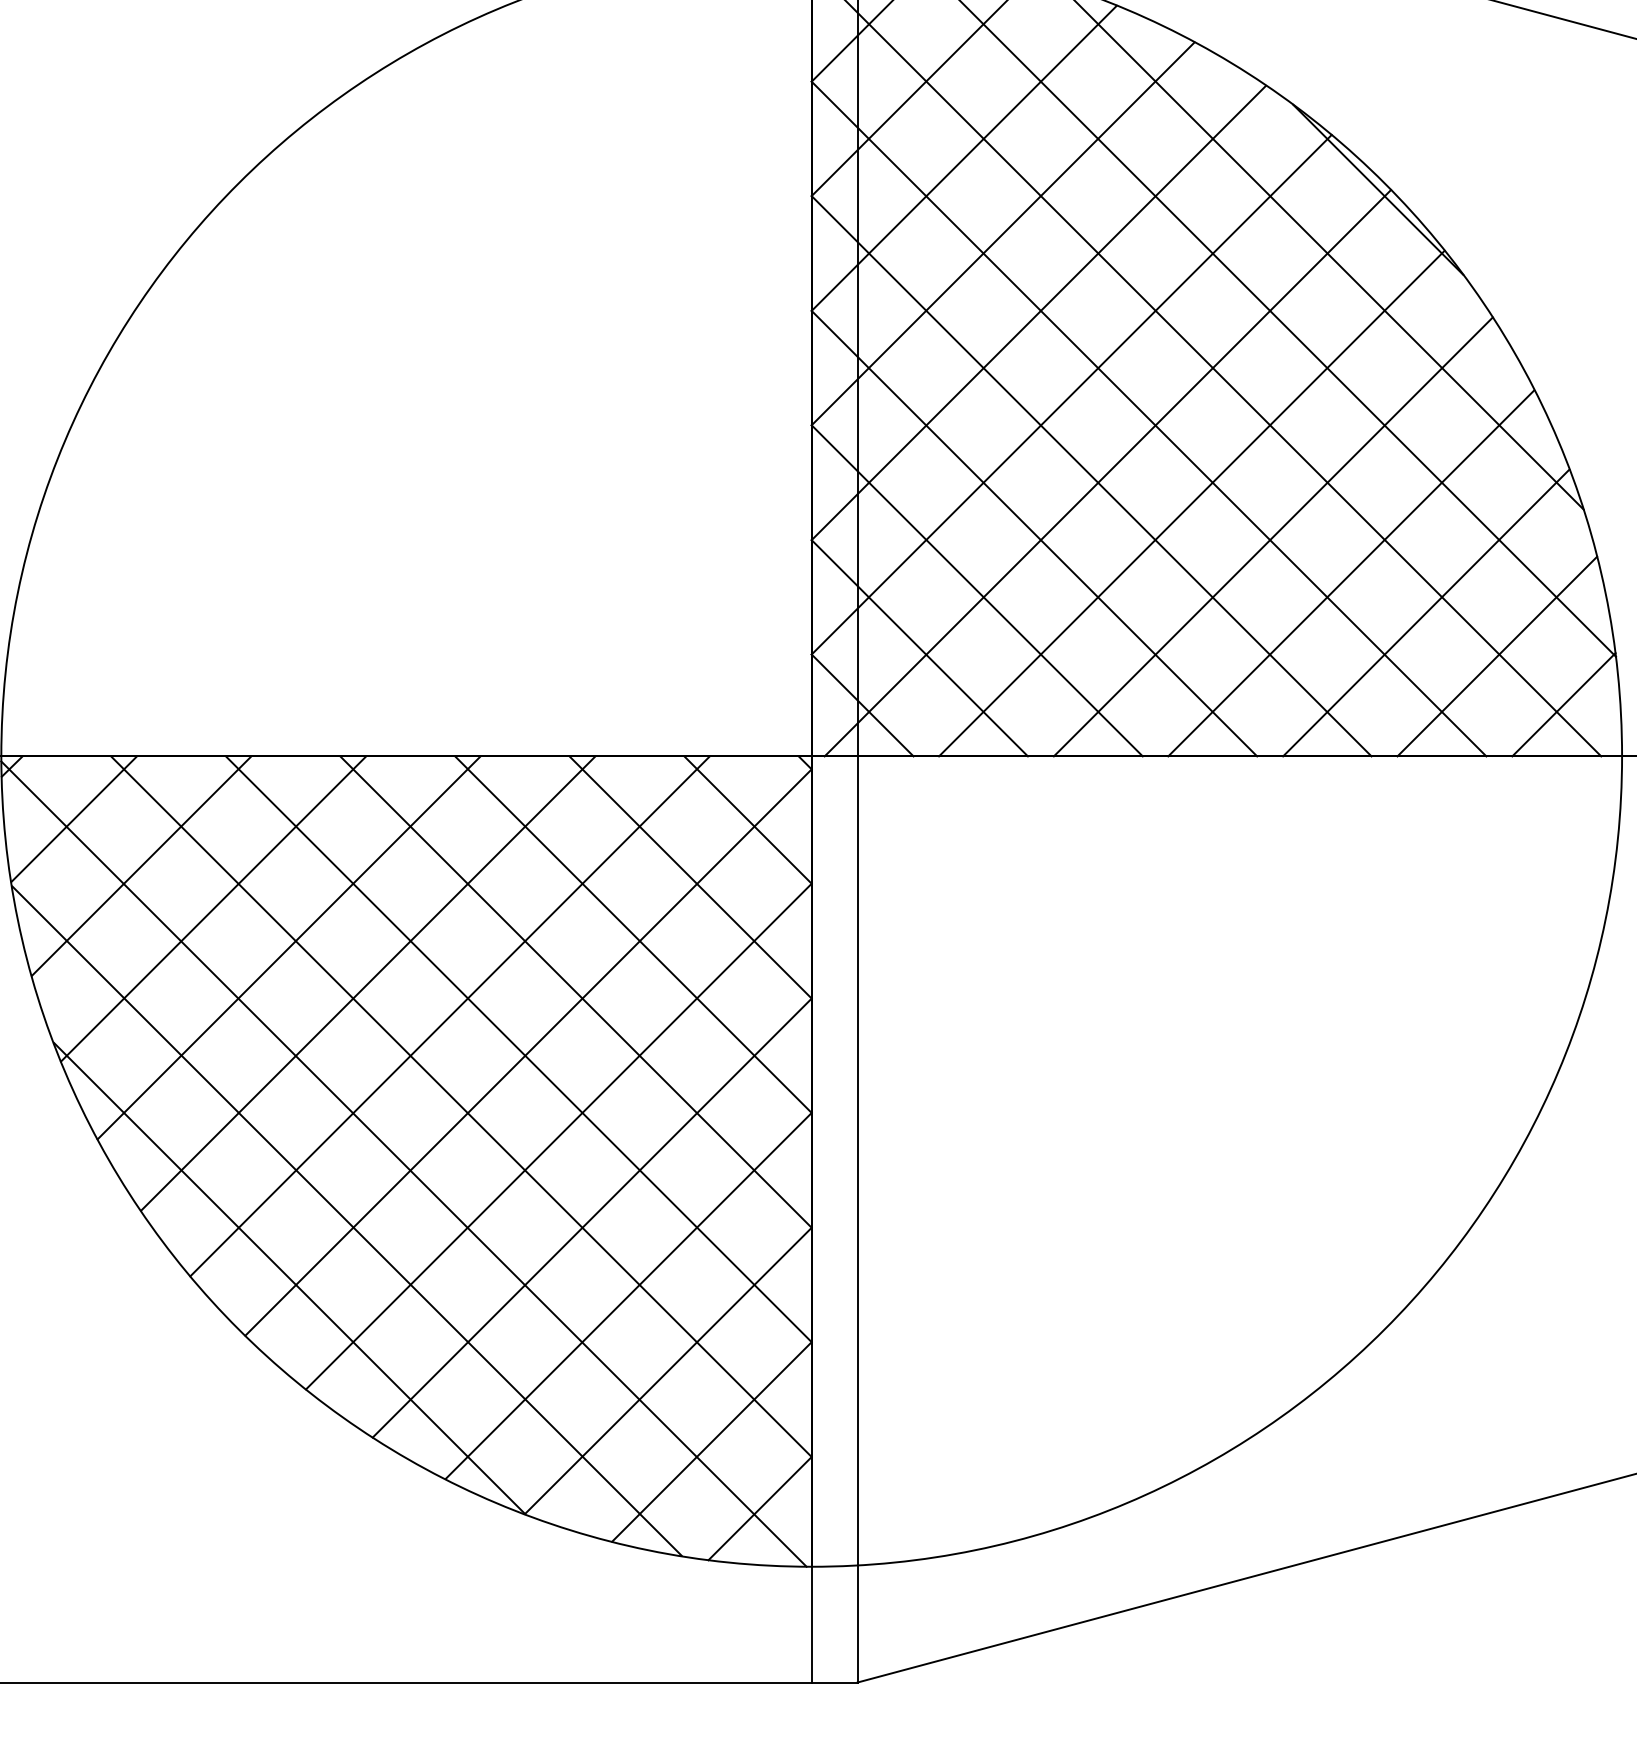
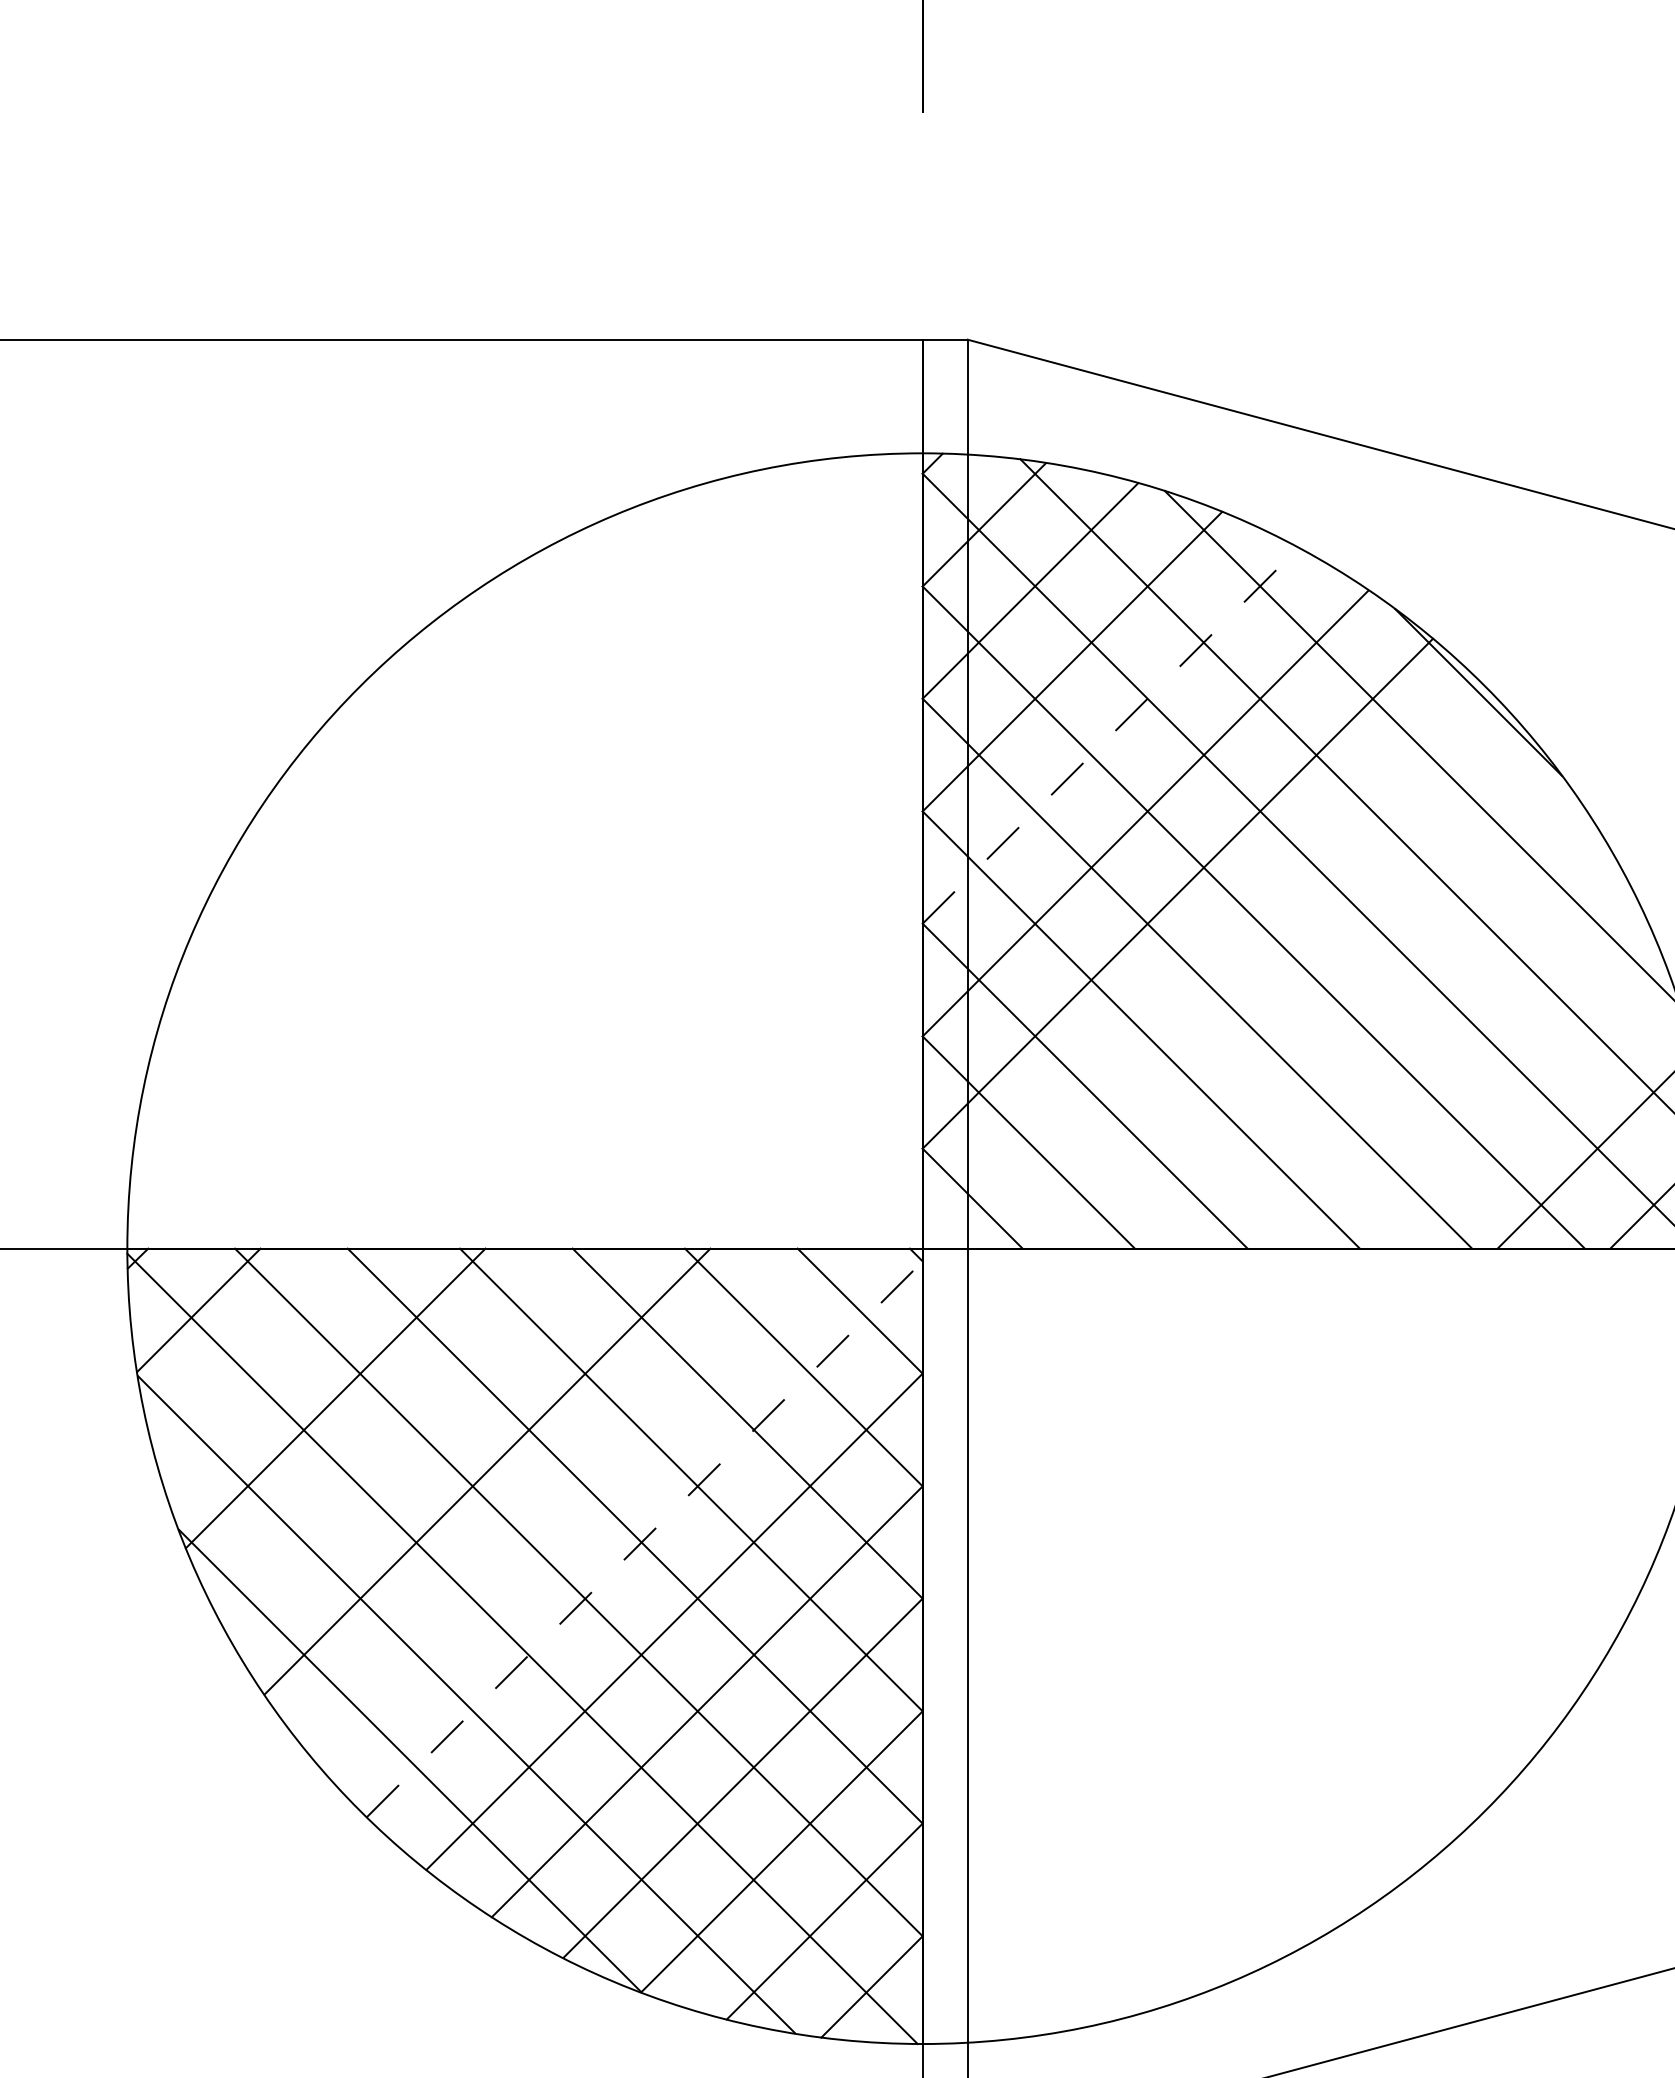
line: (1003, 233) -> (1110, 735), solid -> dashed
line: (1108, 472) -> (1213, 970), removed
line: (1191, 503) -> (1295, 1000), removed
line: (1273, 536) -> (1375, 1032), removed
line: (1350, 572) -> (1451, 1068), removed
line: (1425, 612) -> (1525, 1107), removed
line: (141, 866) -> (264, 1356), removed
line: (288, 947) -> (409, 1436), removed
line: (449, 1016) -> (567, 1503), removed
line: (529, 1051) -> (645, 1538), solid -> dashed

